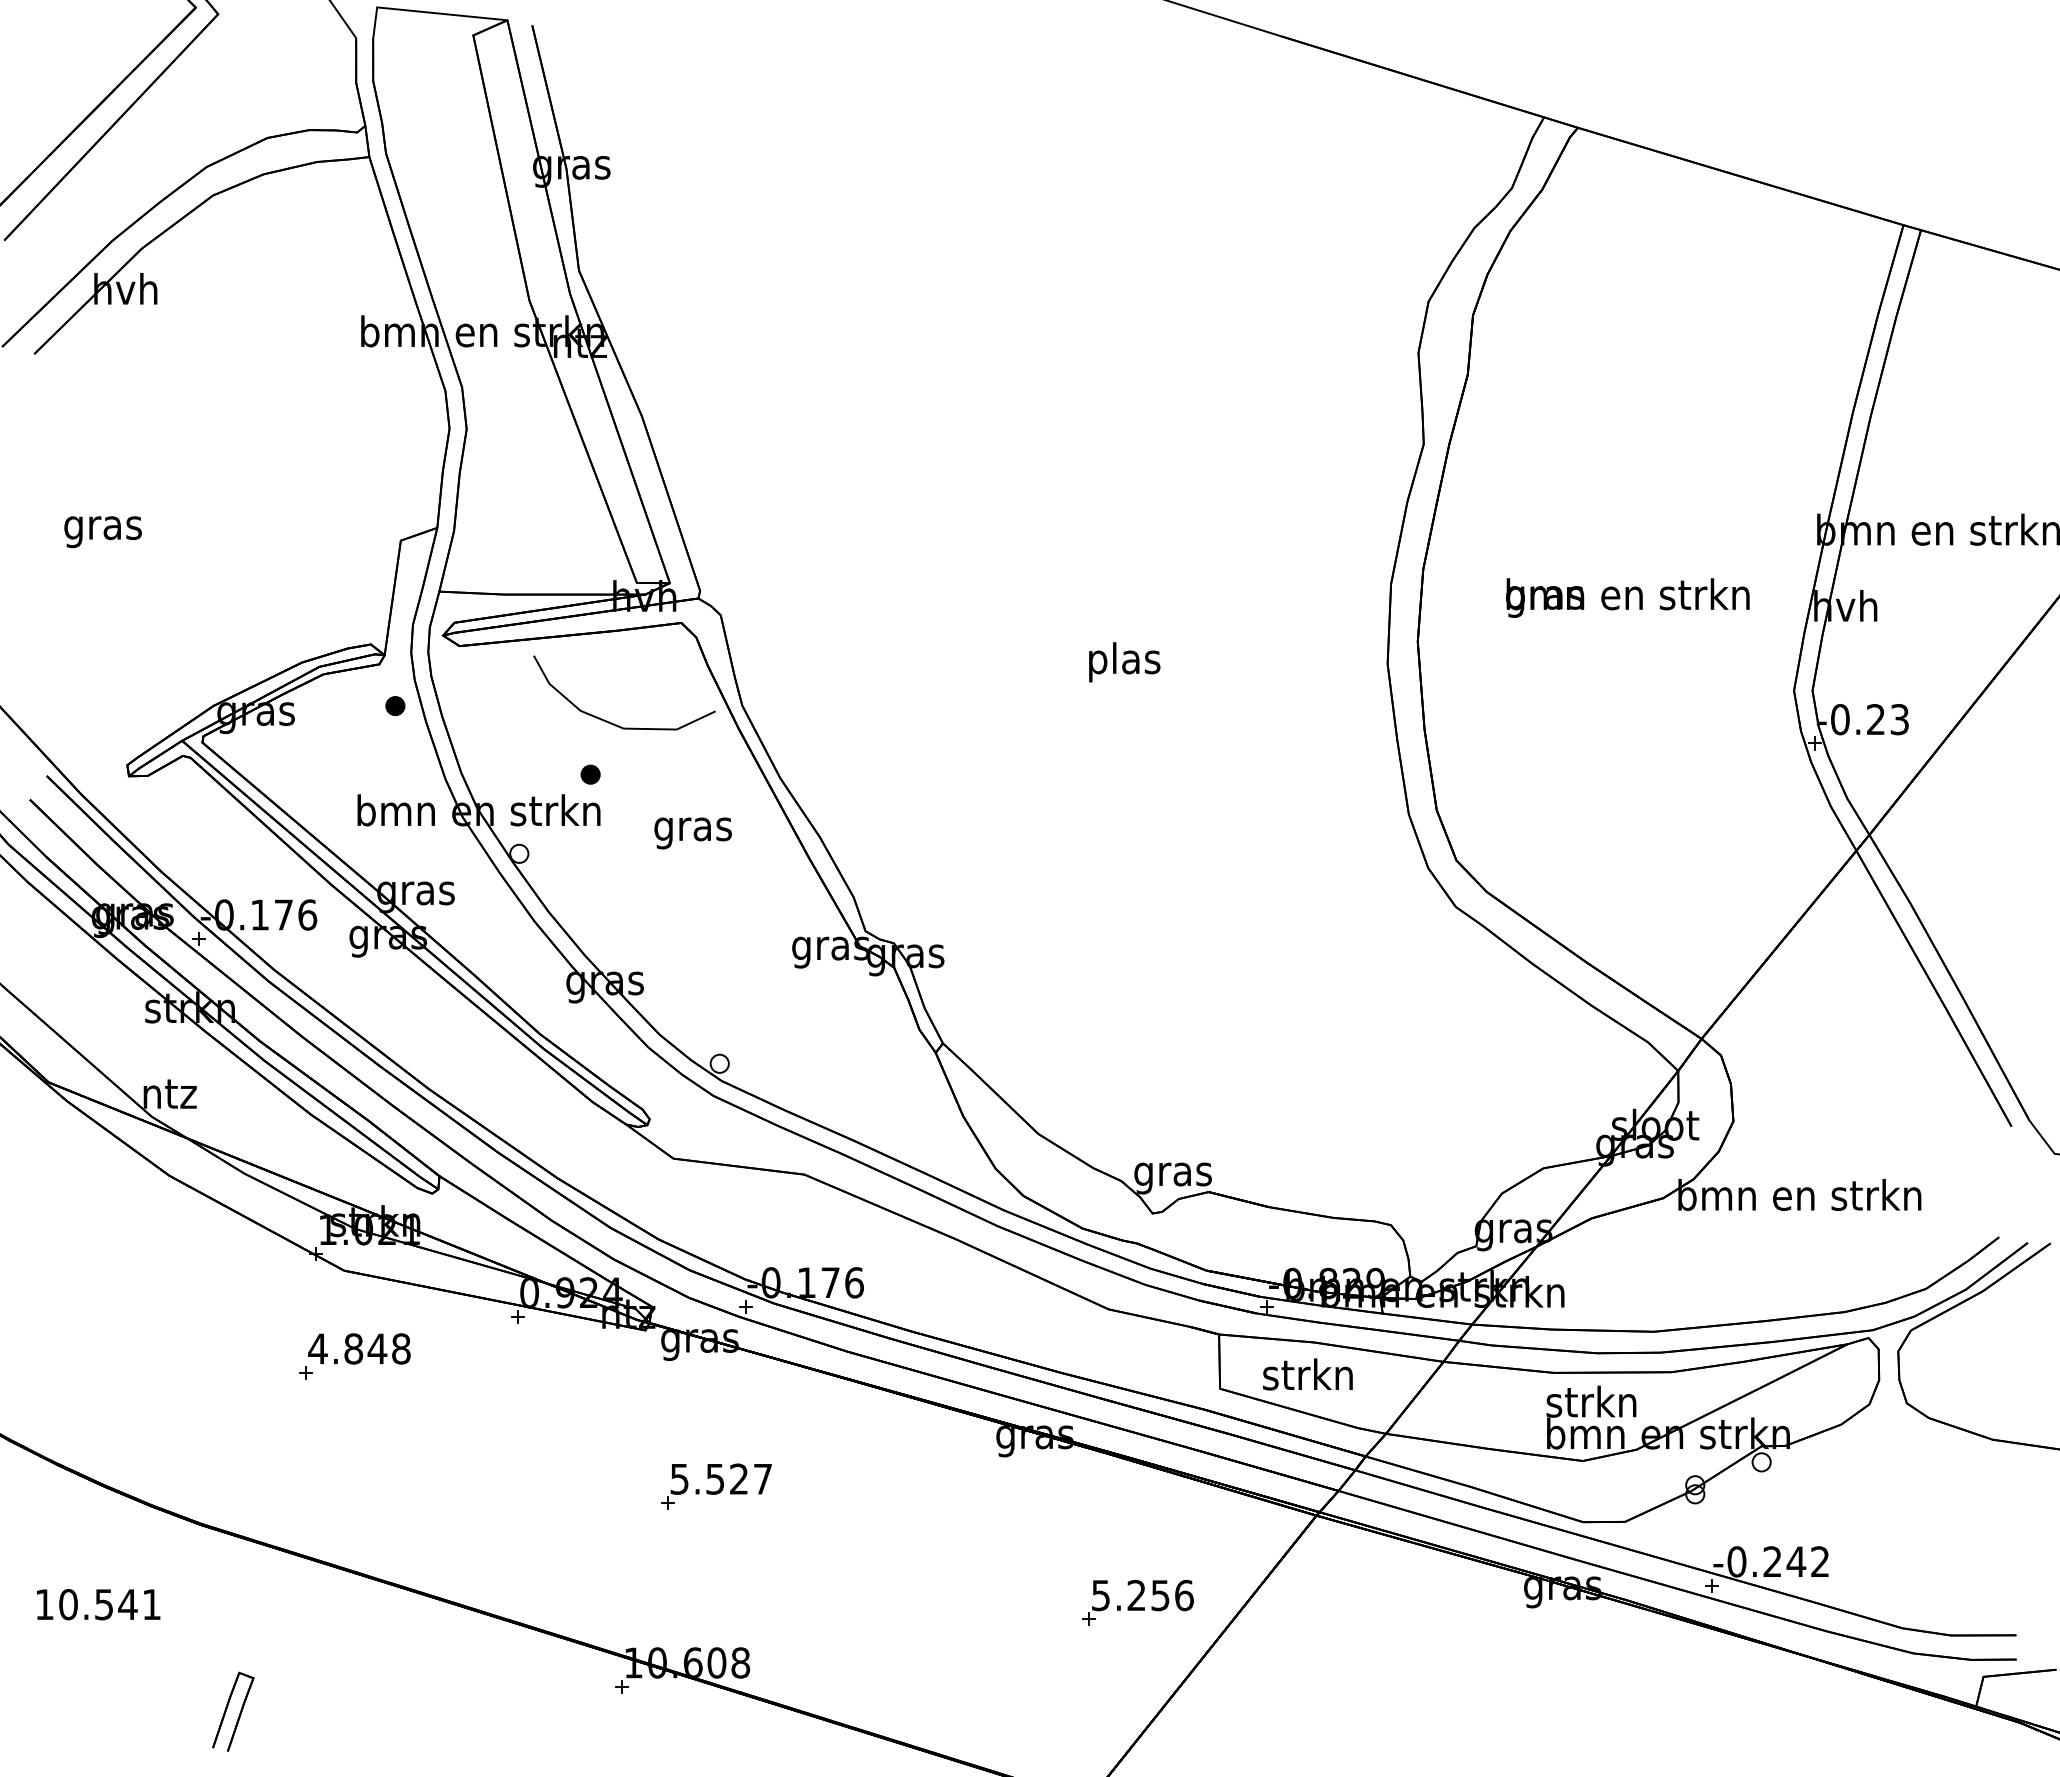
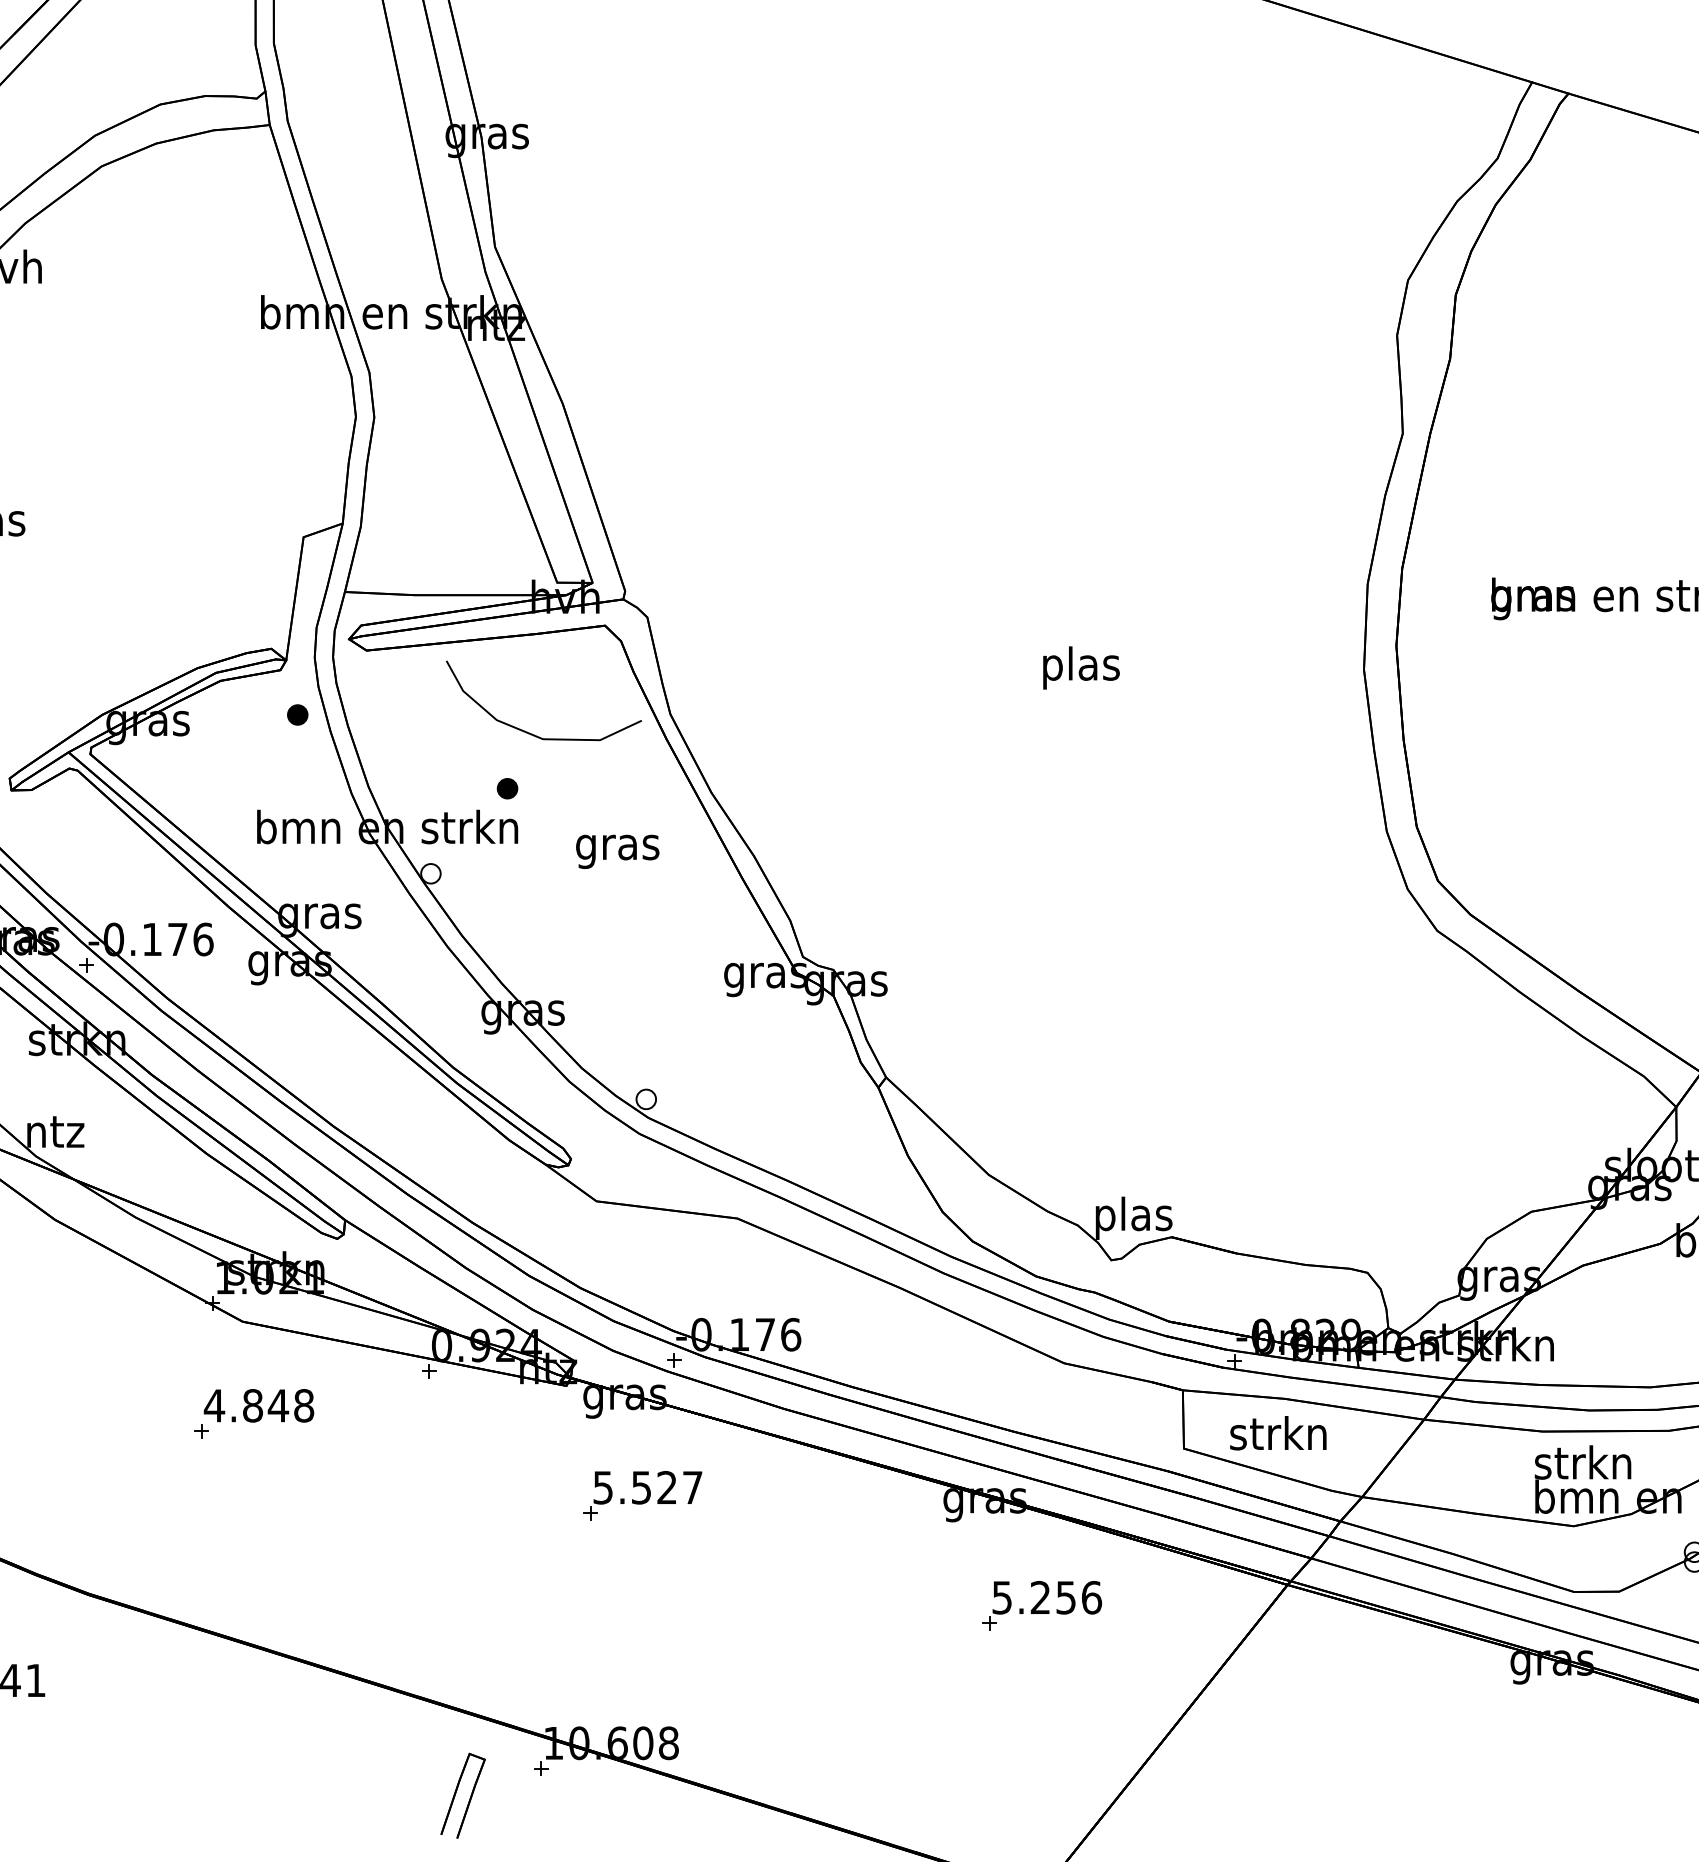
text: (1172, 1174) -> (1132, 1218), gras -> plas
part: (716, 1486) -> (642, 1495), moved
part: (1137, 1602) -> (1041, 1605), moved
part: (239, 1713) -> (469, 1797), moved

